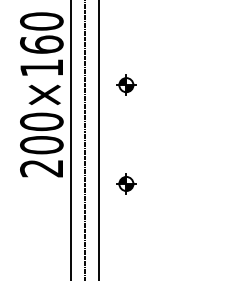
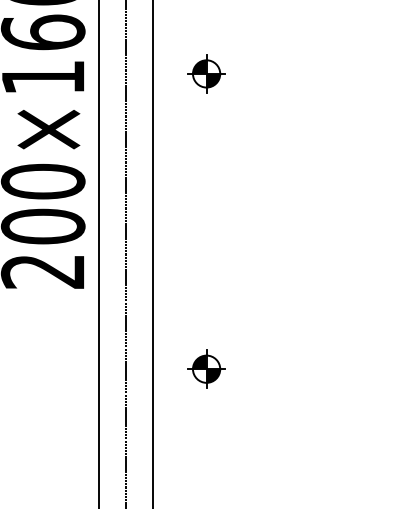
part: (126, 84) -> (206, 72), moved
part: (126, 183) -> (206, 368), moved

